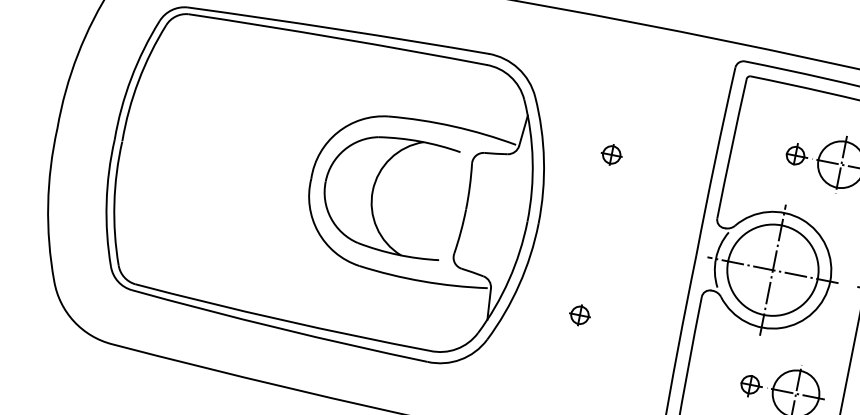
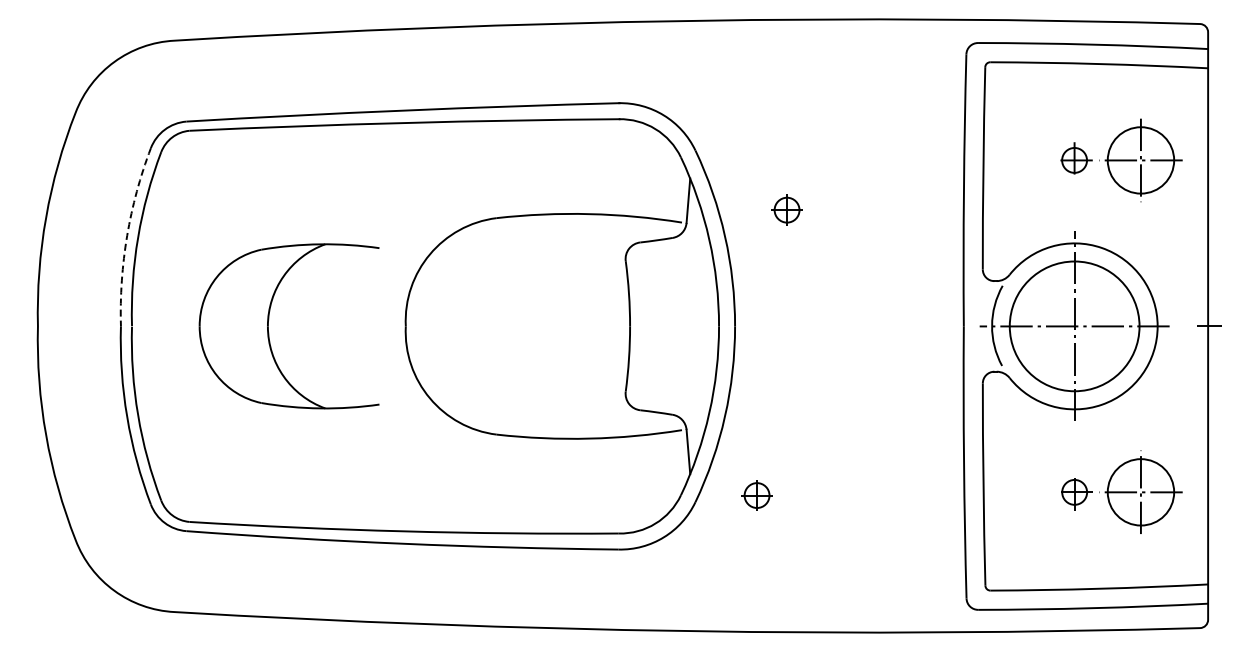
arc: (131, 78) -> (127, 235), solid -> dashed
part: (611, 154) -> (786, 209), moved
part: (373, 191) -> (268, 326), moved
part: (579, 315) -> (756, 495), moved

